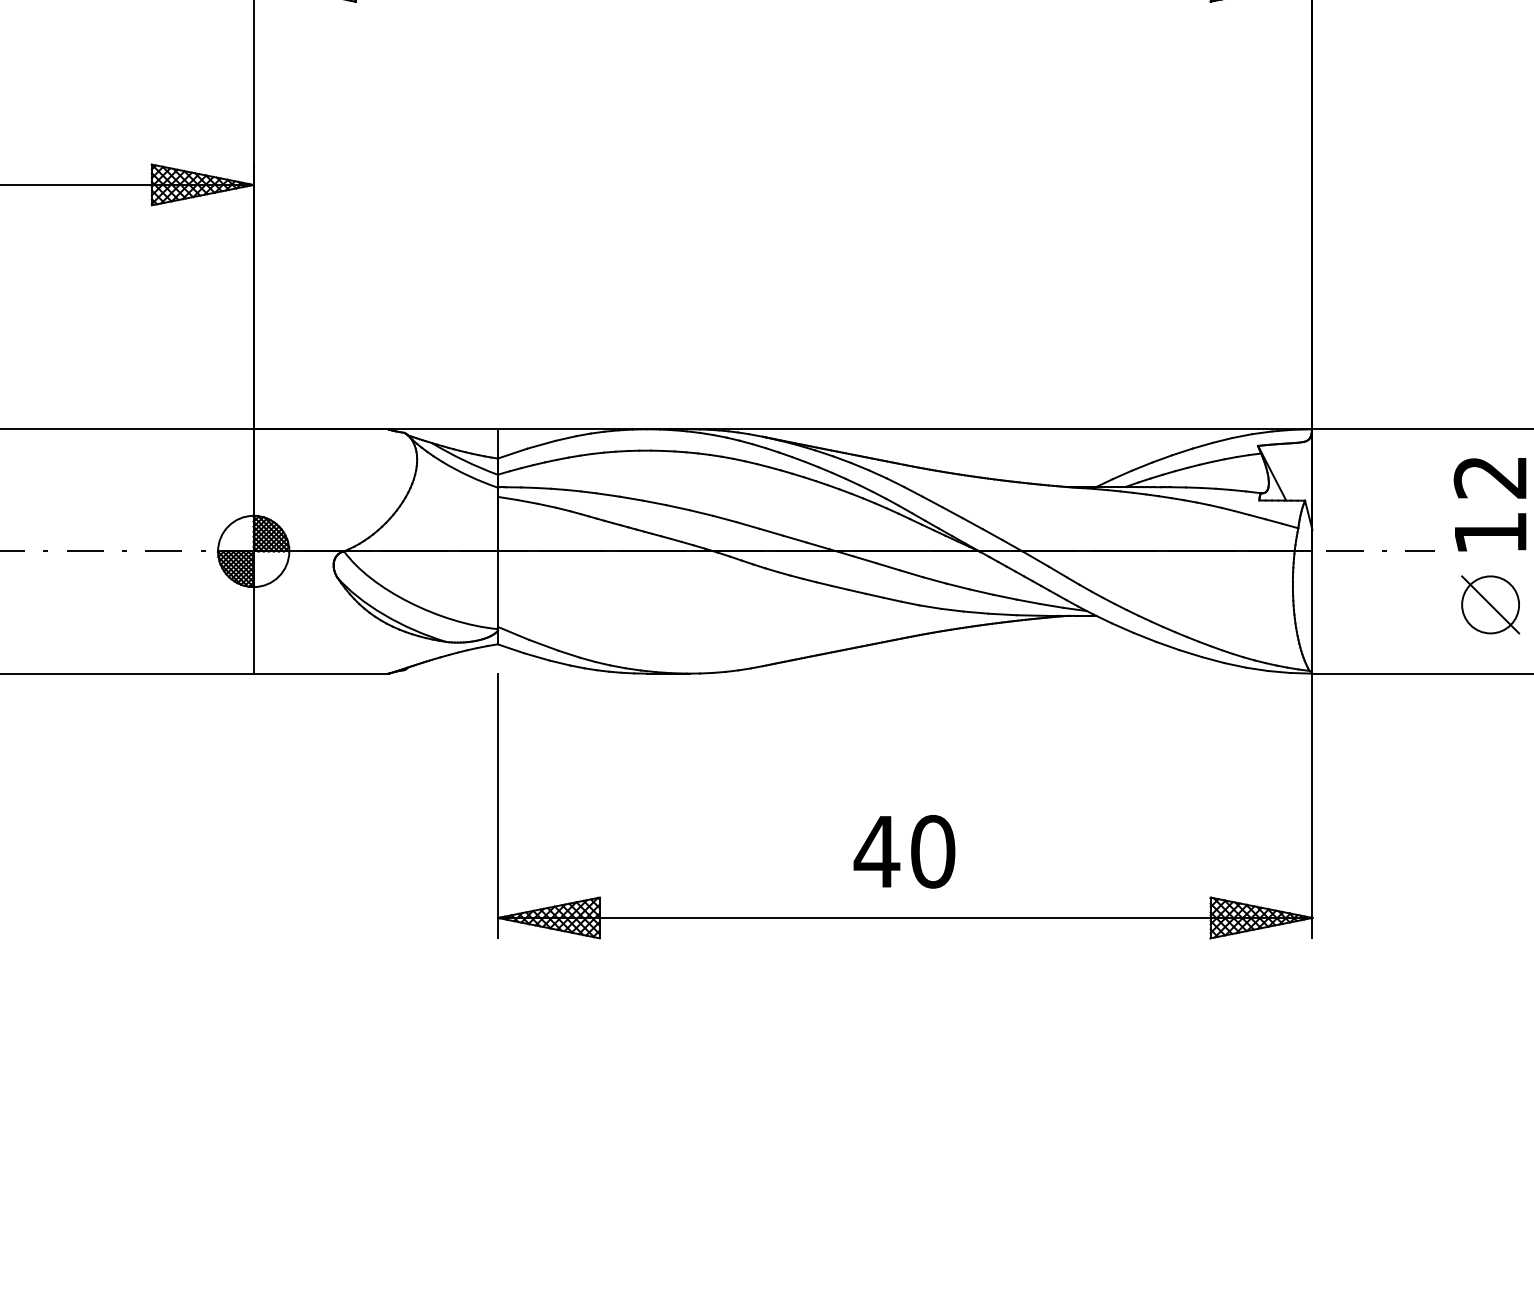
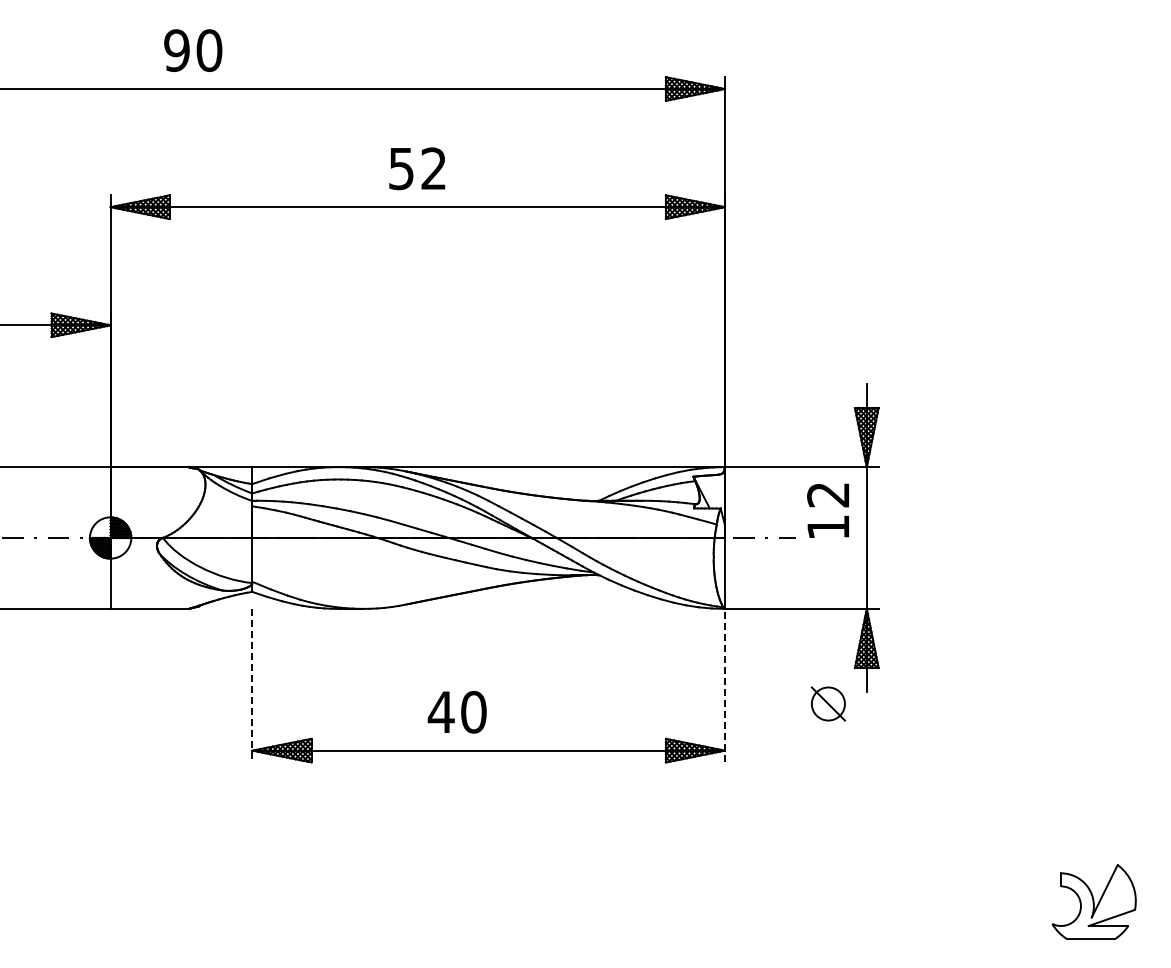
part: (1489, 604) -> (827, 703), moved
line: (498, 805) -> (252, 685), solid -> dashed
line: (1313, 805) -> (725, 685), solid -> dashed
text: (903, 850) -> (456, 711), moved

